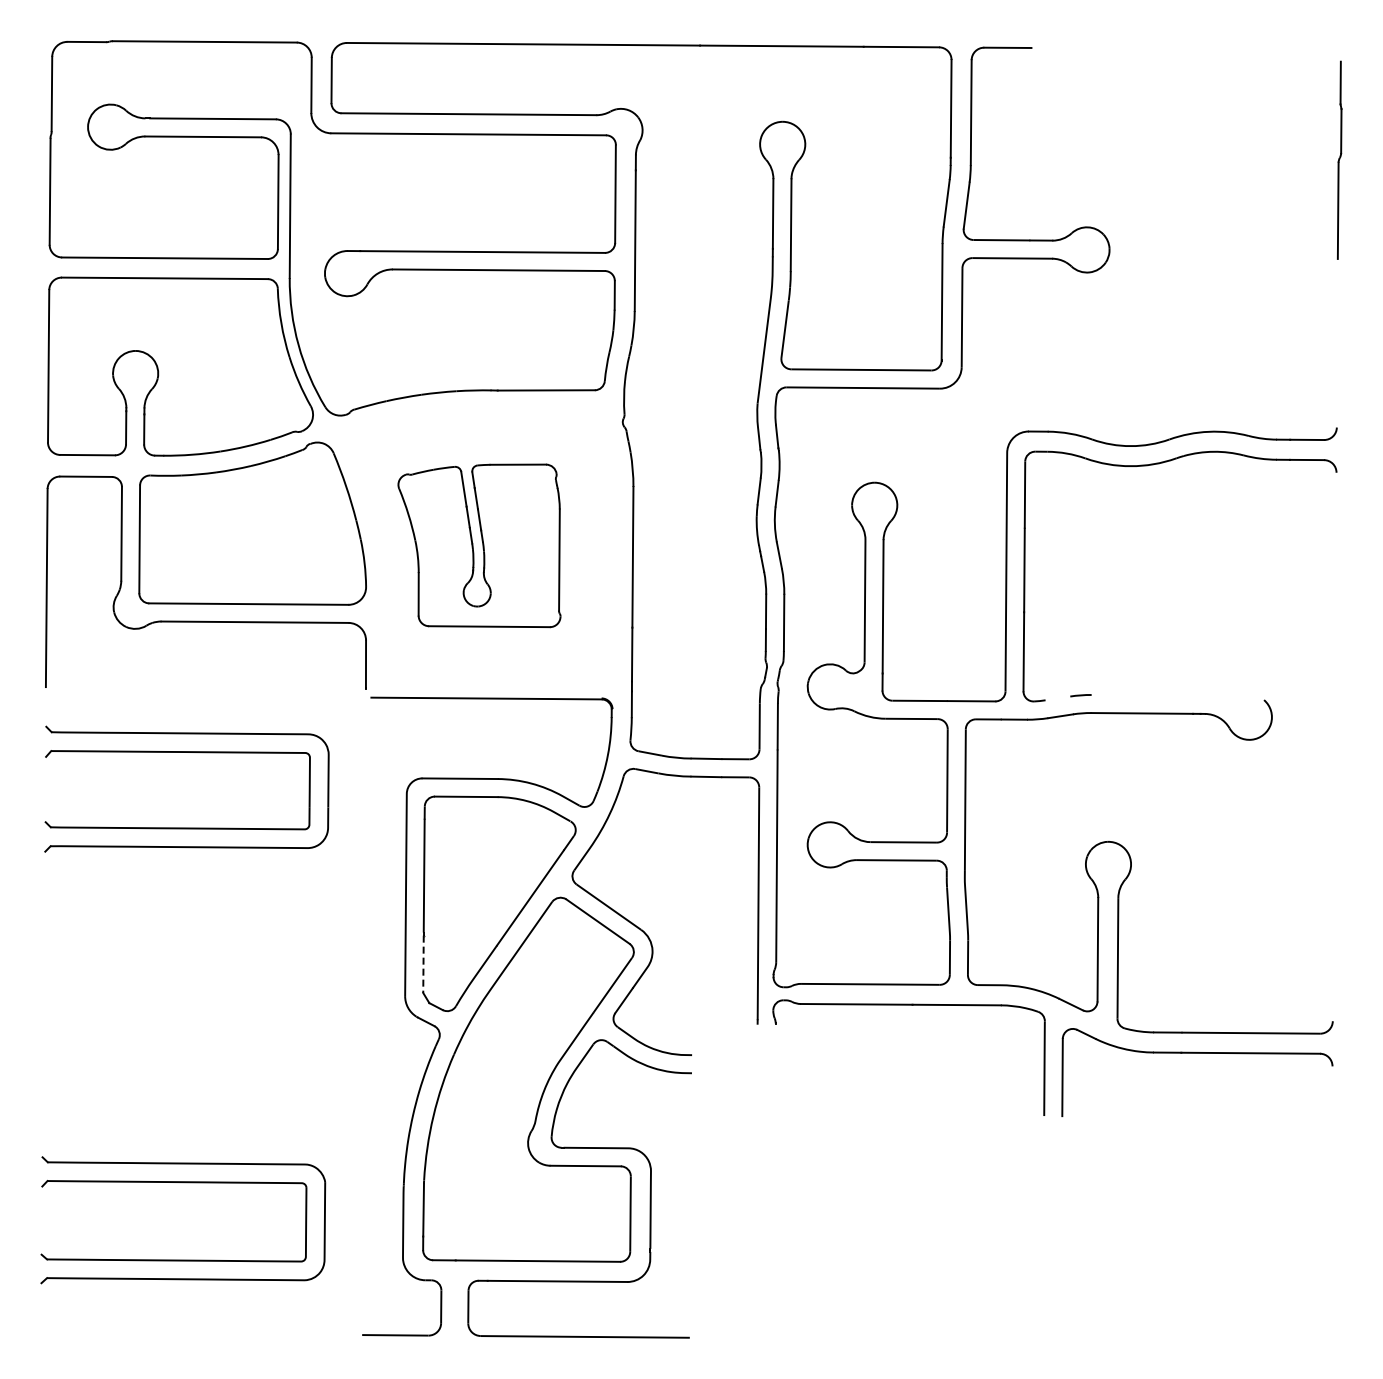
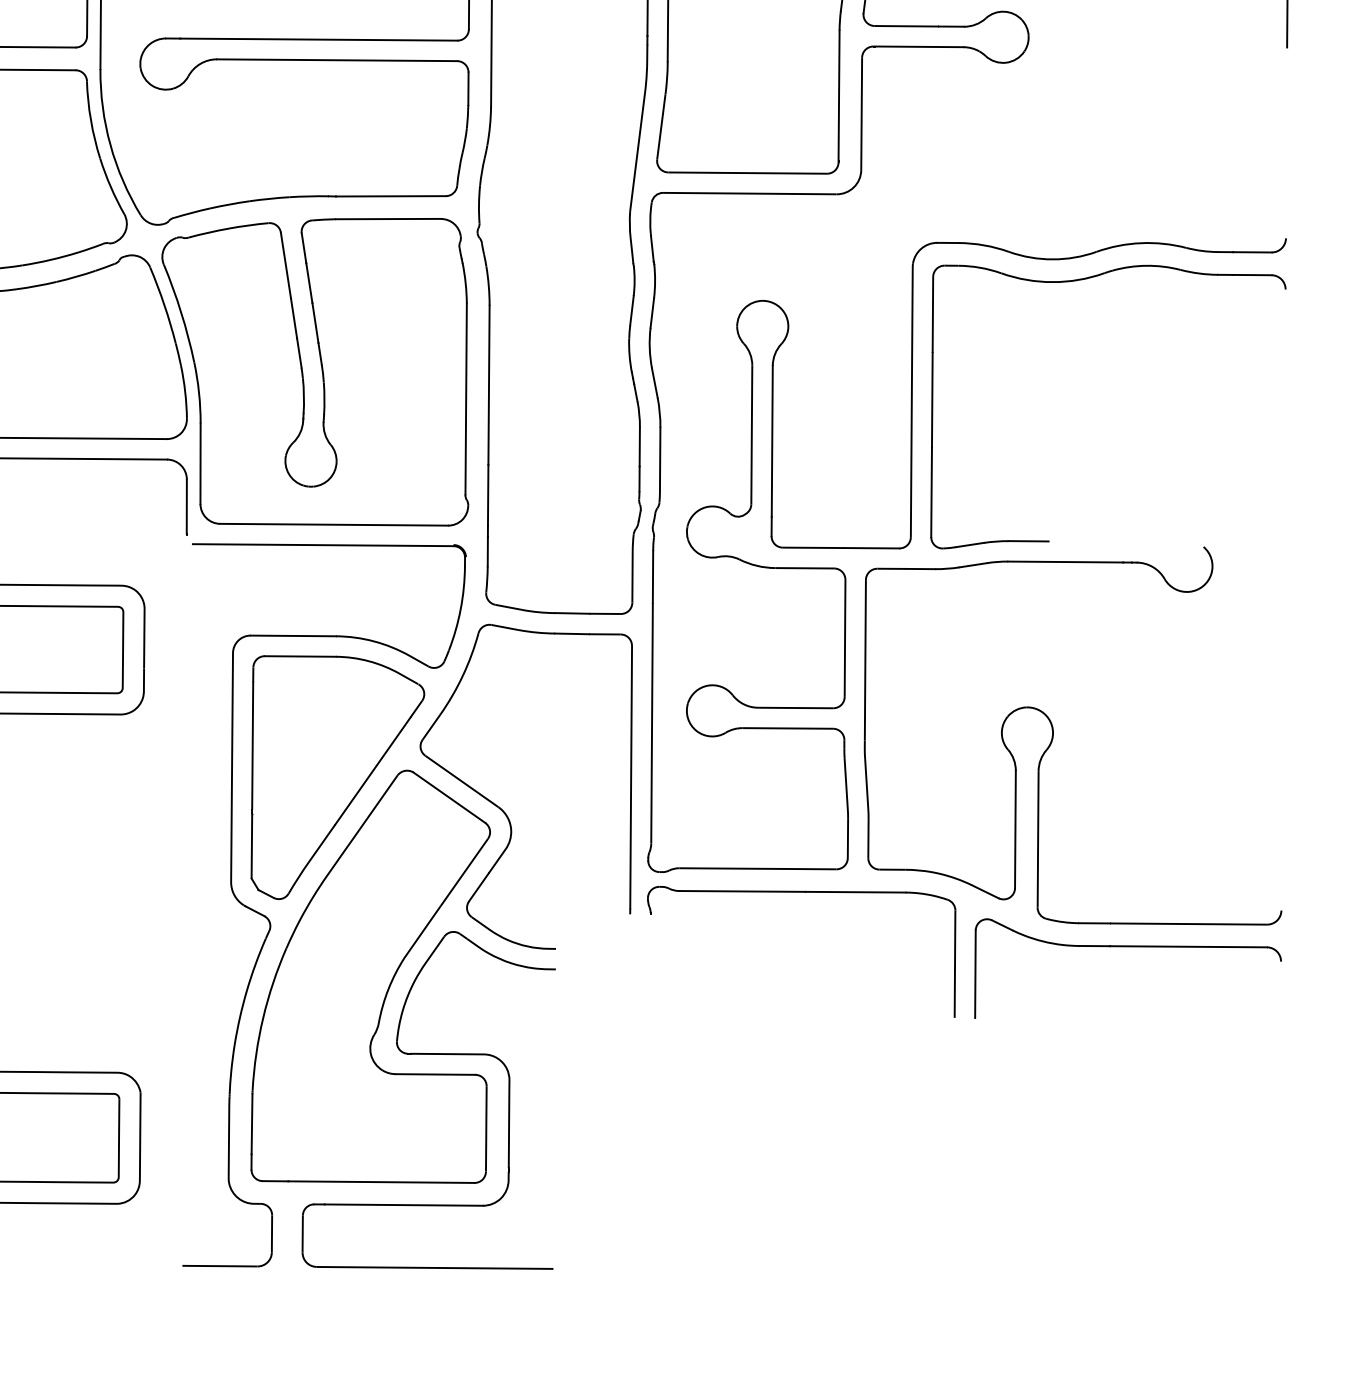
part: (479, 545) -> (315, 371), size x1.67
line: (1109, 694) -> (1028, 540), added
line: (1057, 698) -> (969, 545), added
line: (423, 964) -> (251, 846), dashed -> solid

